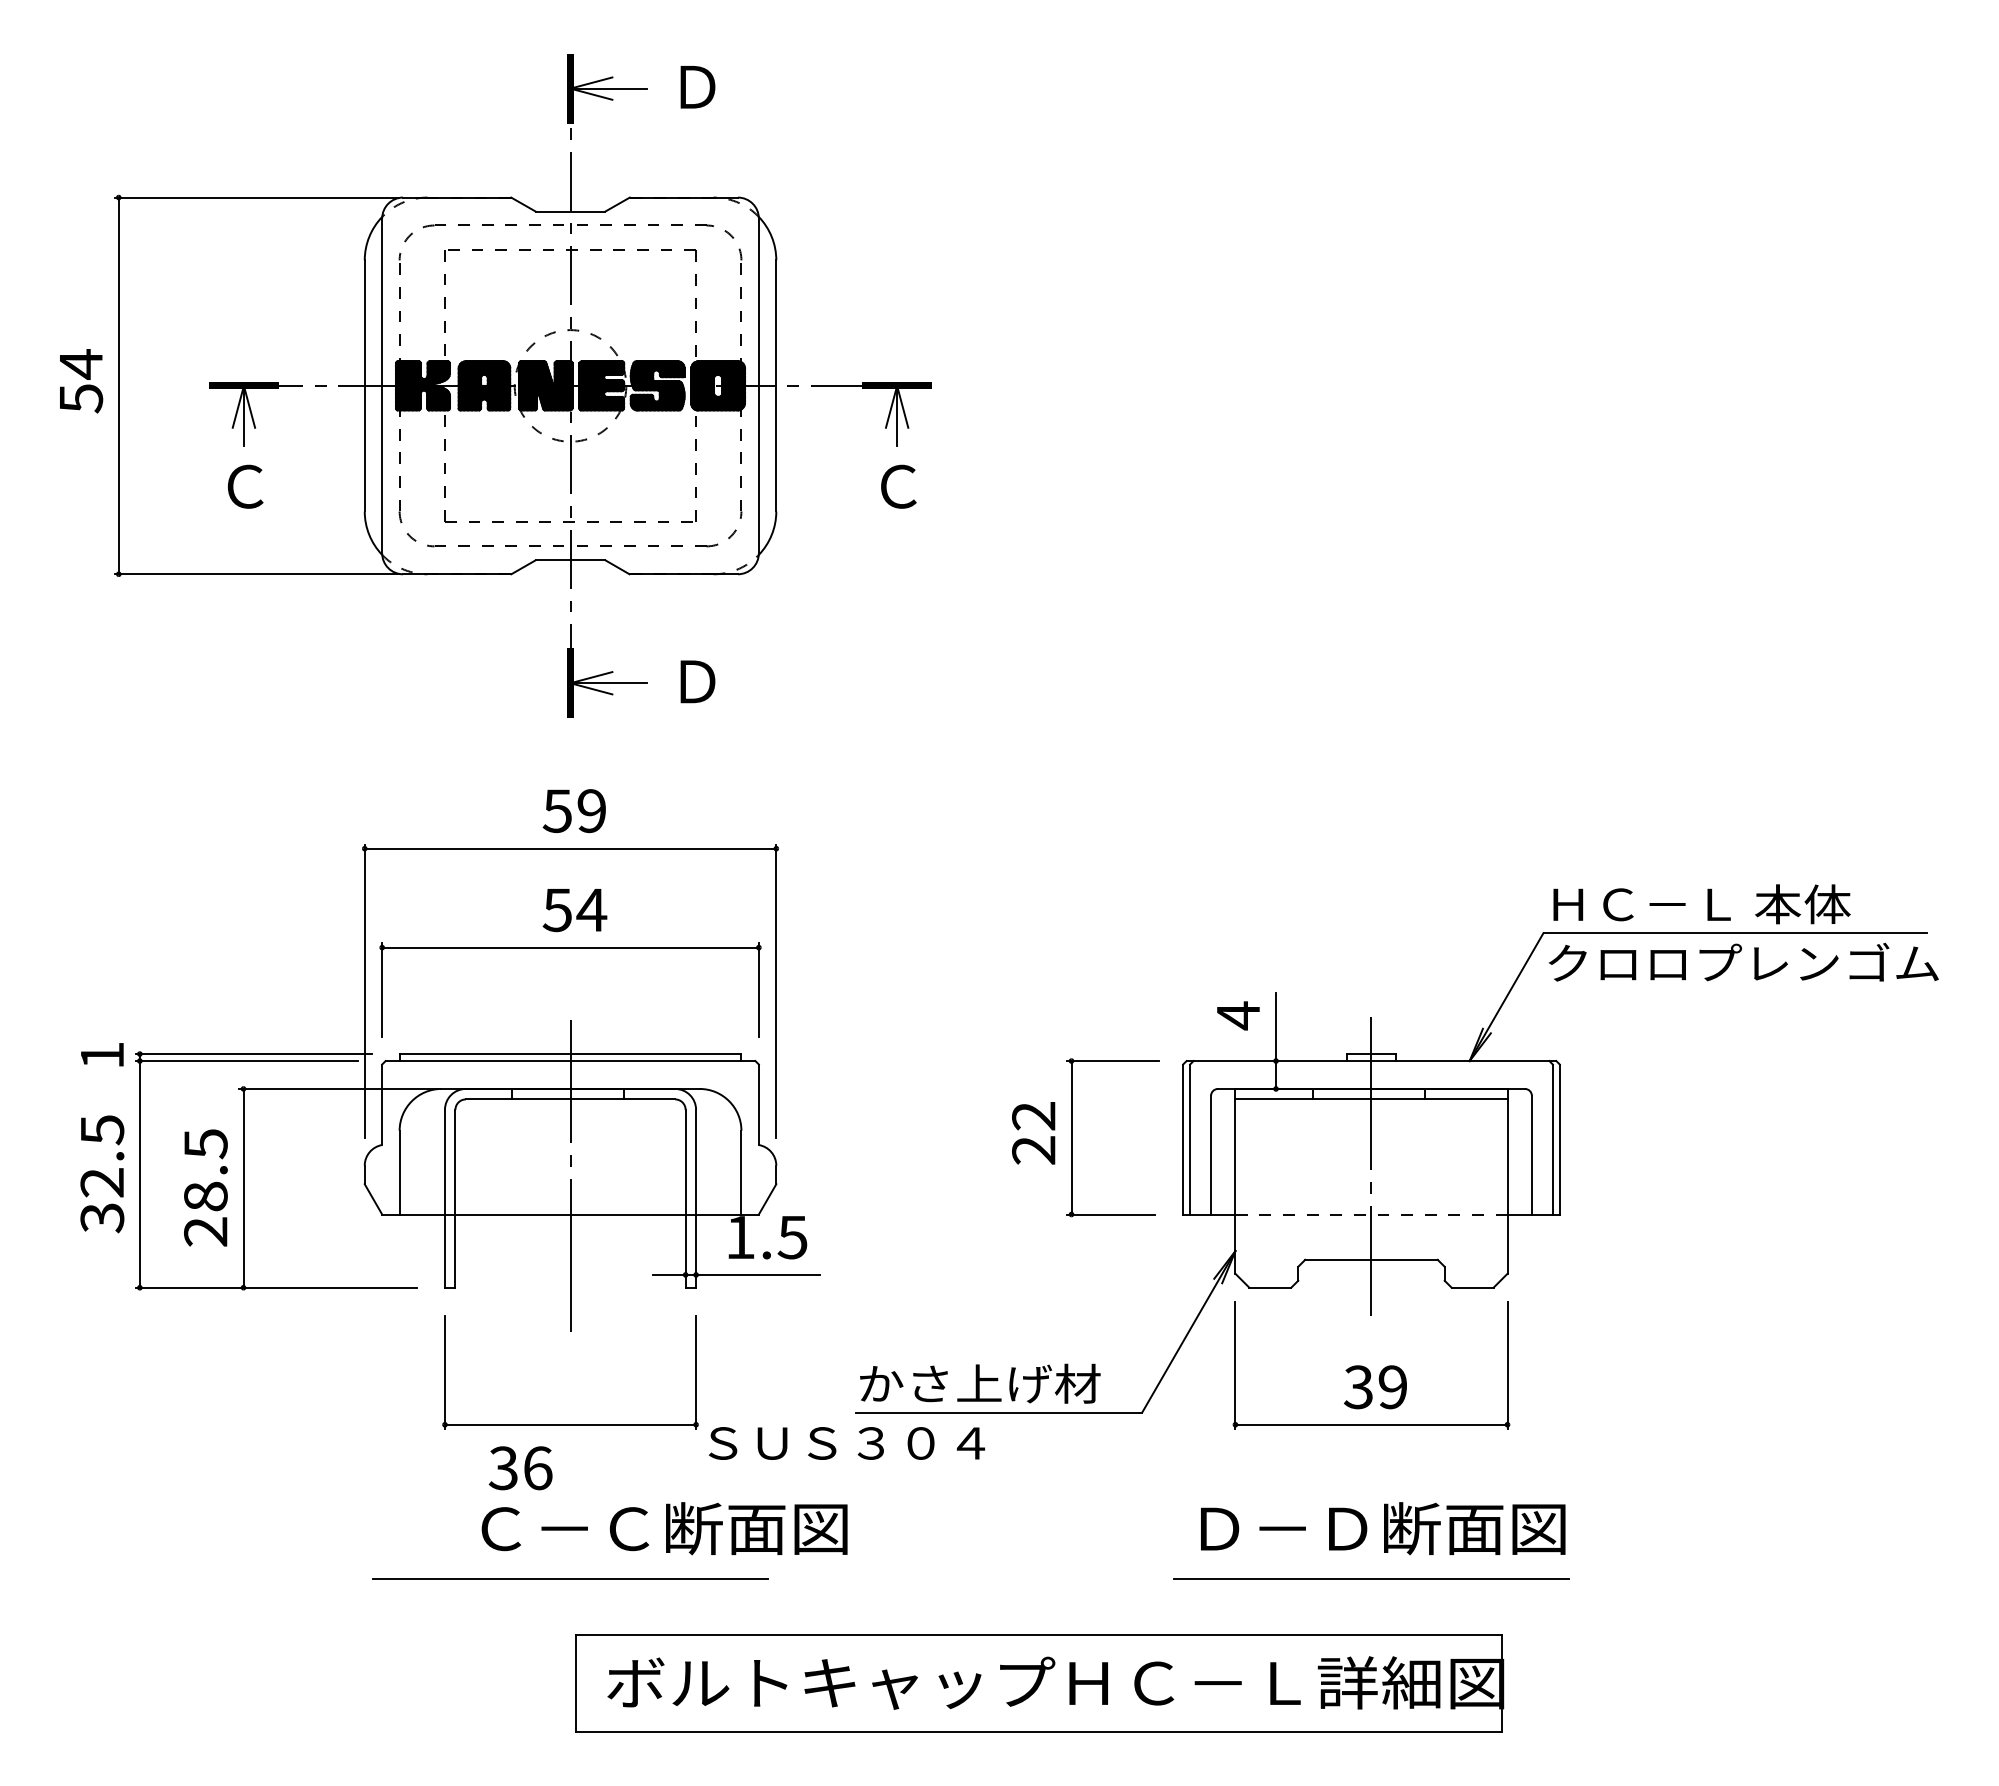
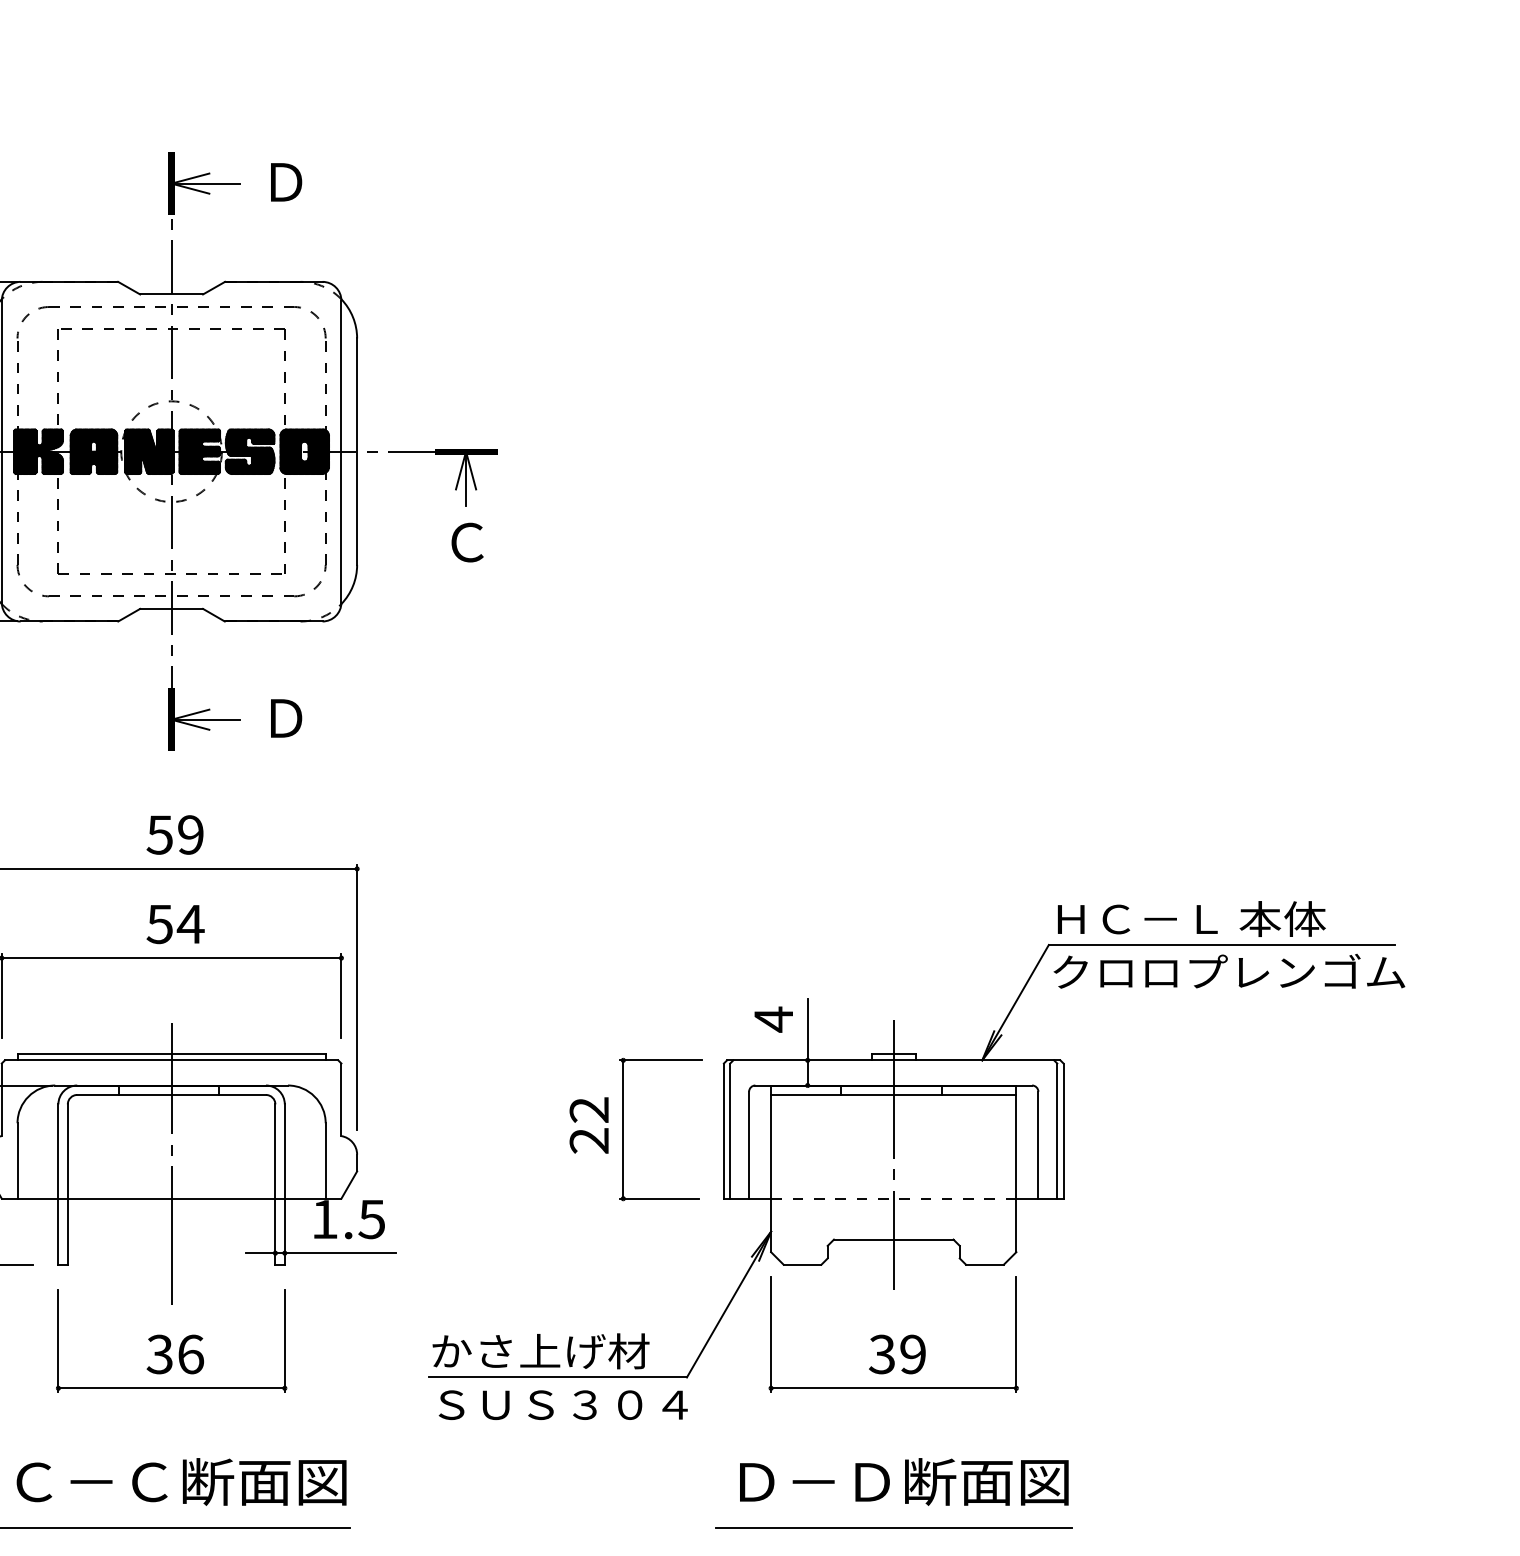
text: (846, 1443) -> (562, 1405), moved
text: (520, 1468) -> (175, 1354), moved
text: (664, 1528) -> (181, 1481), moved

